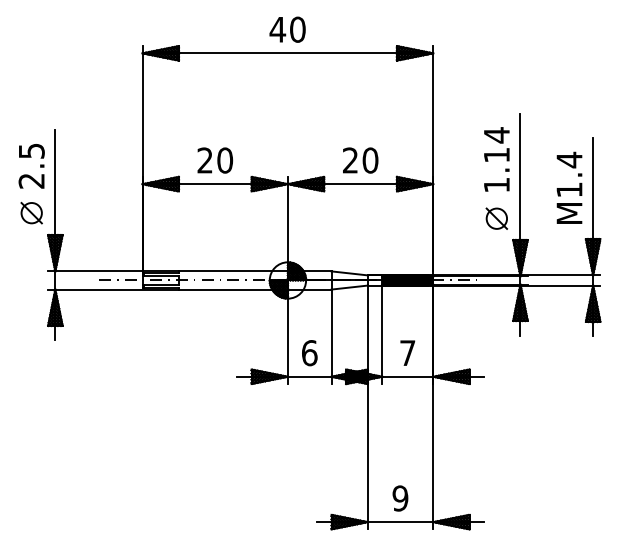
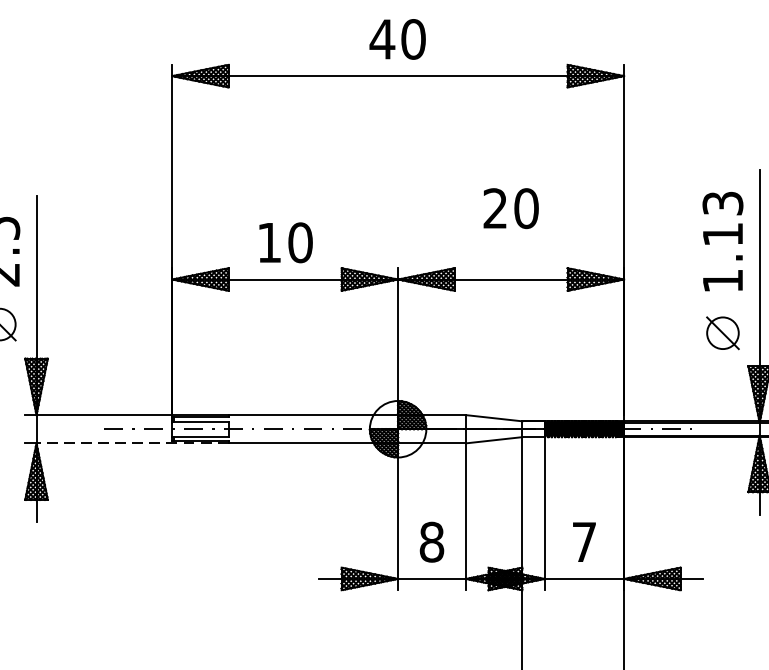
text: (496, 135) -> (722, 203), 1.14 -> 1.13
text: (204, 160) -> (268, 242), 20 -> 10
text: (360, 160) -> (510, 208), moved
line: (117, 289) -> (133, 443), solid -> dashed
text: (309, 353) -> (431, 542), 6 -> 8

